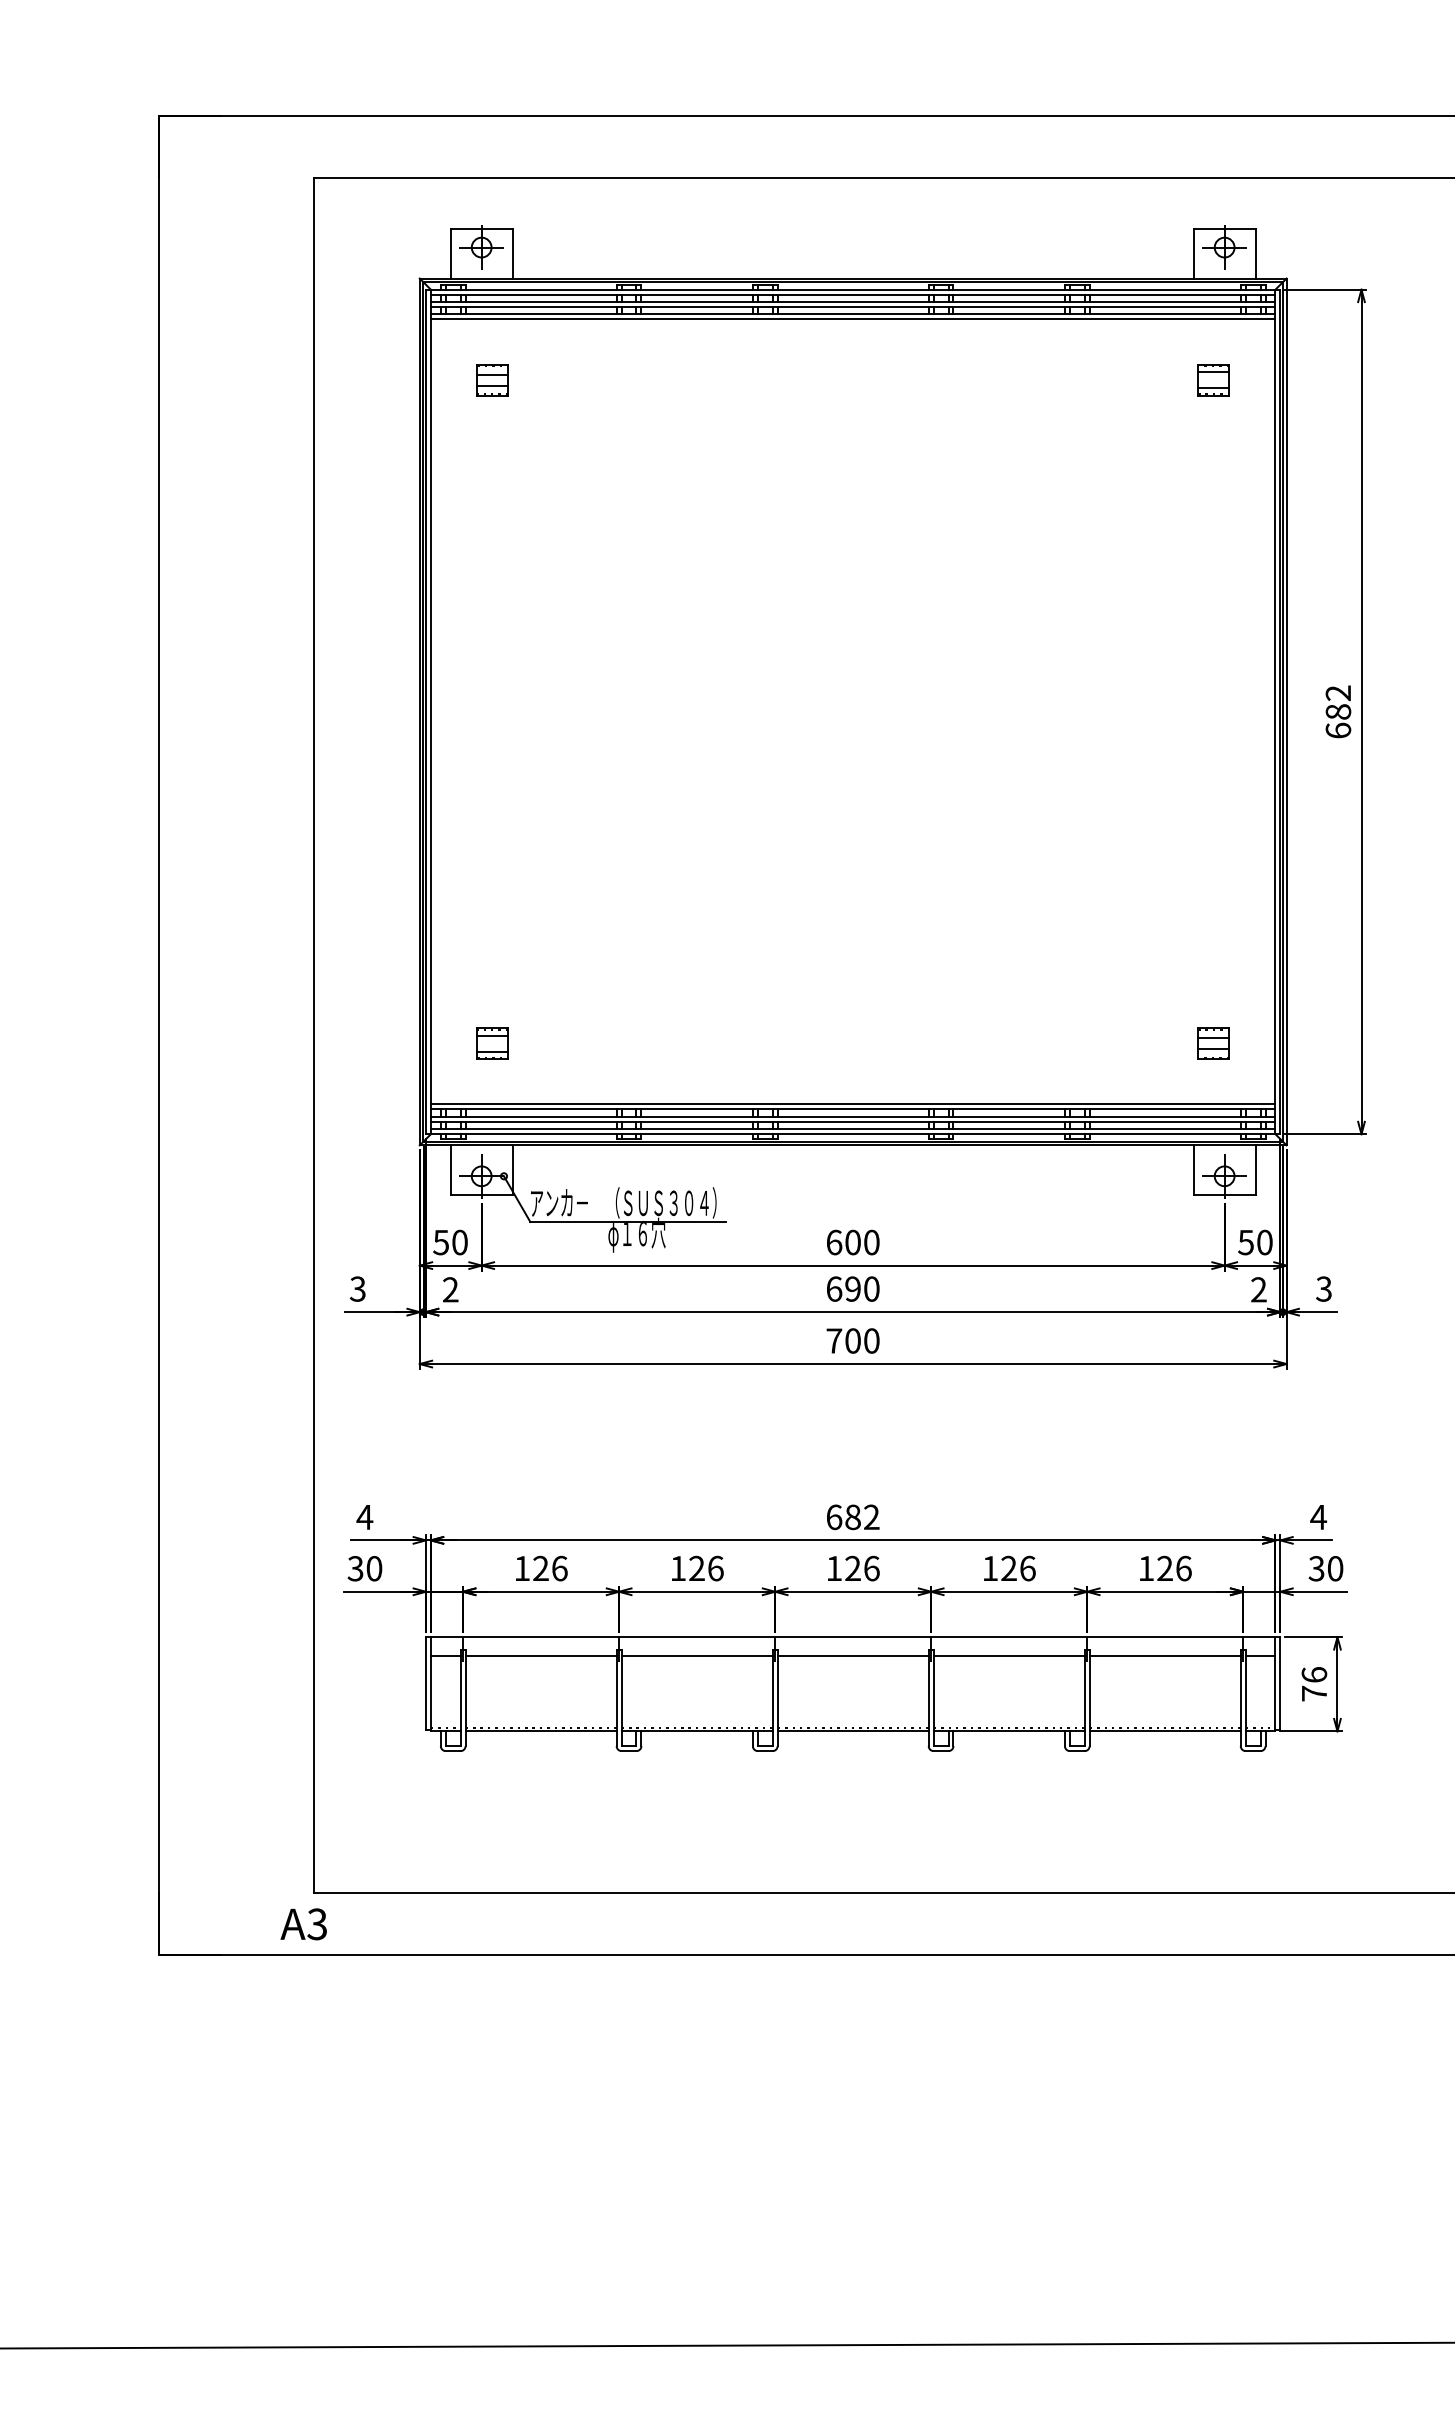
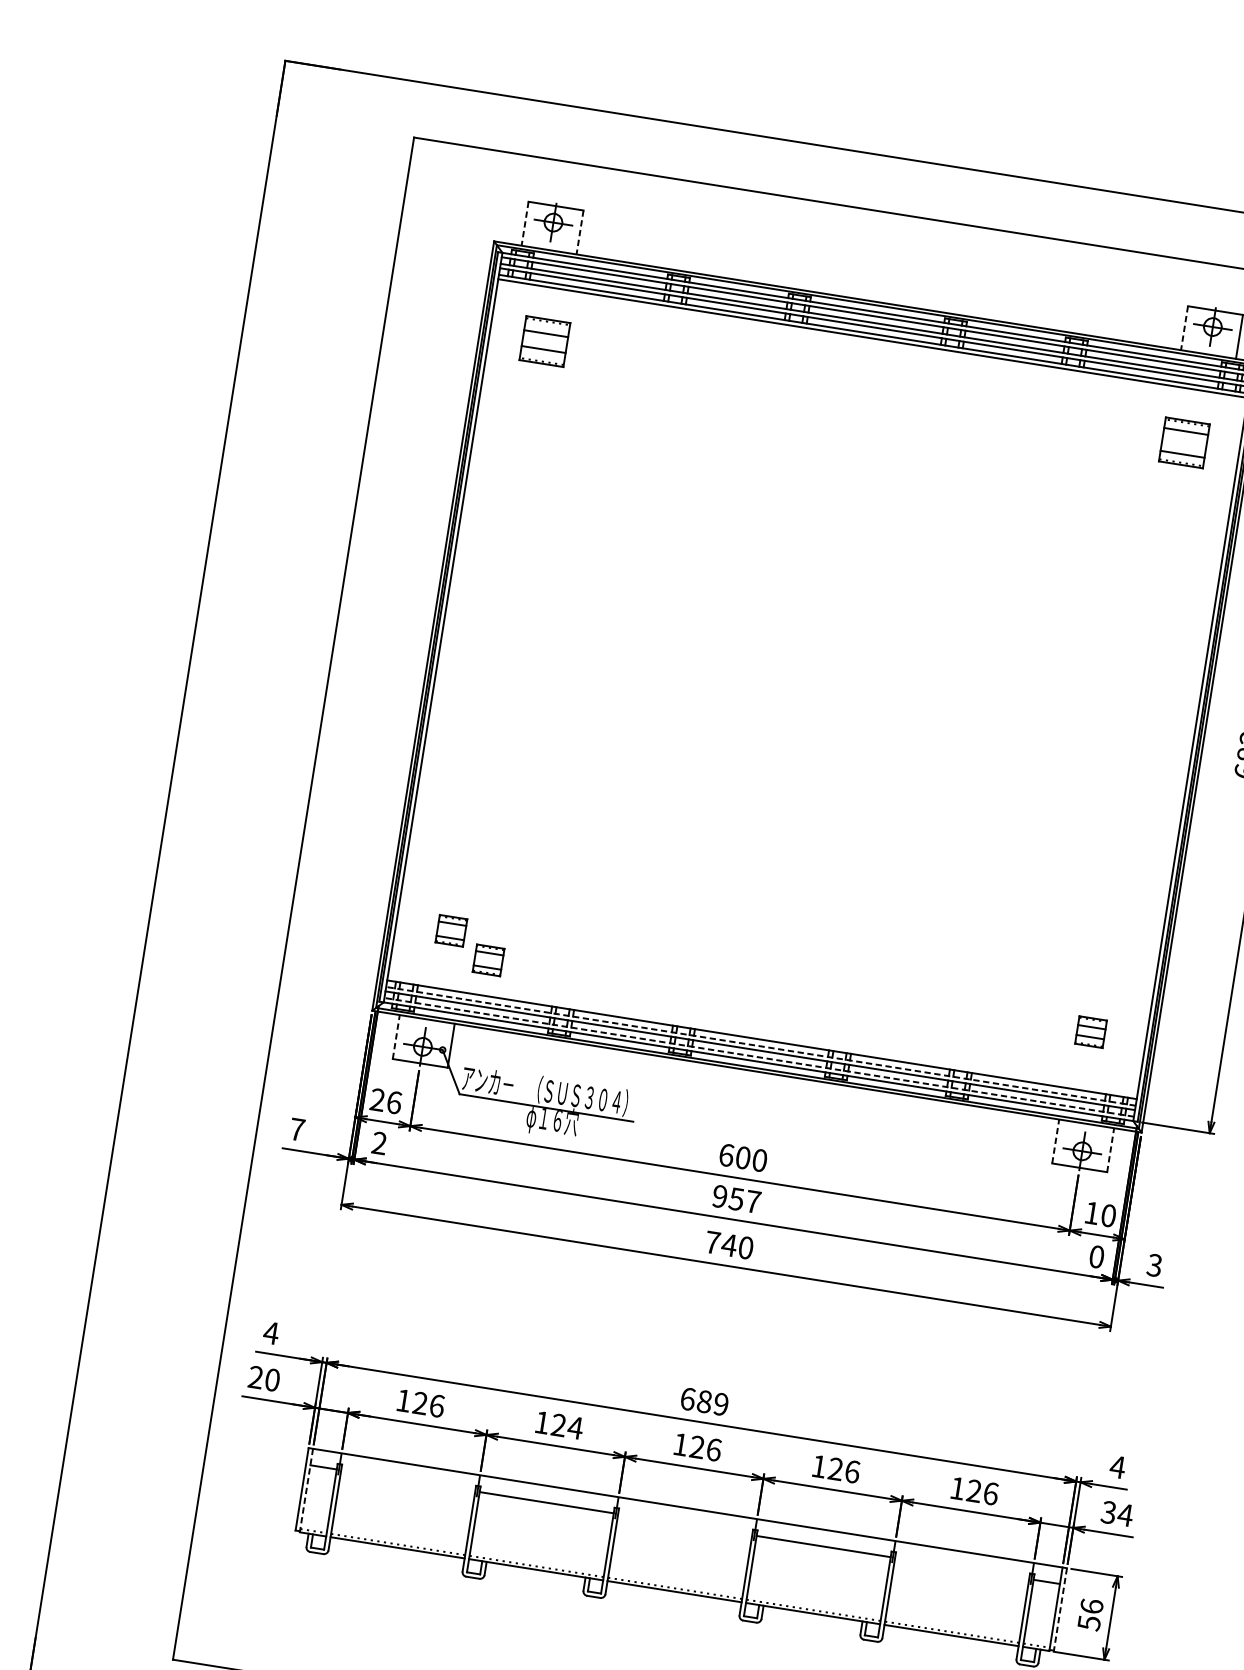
line: (450, 253) -> (524, 223), solid -> dashed
line: (512, 253) -> (579, 232), solid -> dashed
line: (1193, 253) -> (1184, 327), solid -> dashed
part: (492, 380) -> (544, 342), size x1.6
part: (1213, 380) -> (1184, 443), size x1.6
part: (538, 1069) -> (488, 960), added
line: (852, 1104) -> (762, 1035), removed
line: (852, 1116) -> (760, 1045), solid -> dashed
line: (852, 1129) -> (758, 1057), solid -> dashed
line: (450, 1170) -> (396, 1037), solid -> dashed
line: (1193, 1170) -> (1055, 1141), solid -> dashed
line: (1255, 1170) -> (1110, 1150), solid -> dashed
text: (450, 1242) -> (385, 1101), 50 -> 26
text: (1245, 1242) -> (1091, 1213), 50 -> 10
text: (357, 1288) -> (296, 1129), 3 -> 7
text: (852, 1288) -> (736, 1198), 690 -> 957
text: (1258, 1289) -> (1096, 1256), 2 -> 0
text: (852, 1340) -> (728, 1244), 700 -> 740
text: (871, 1517) -> (720, 1404), 682 -> 689
text: (355, 1568) -> (255, 1377), 30 -> 20
text: (715, 1568) -> (575, 1427), 126 -> 124
text: (1334, 1568) -> (1124, 1514), 30 -> 34
line: (540, 1655) -> (407, 1480), removed
line: (852, 1655) -> (684, 1524), removed
line: (1164, 1655) -> (961, 1568), removed
line: (430, 1684) -> (306, 1490), solid -> dashed
line: (1280, 1684) -> (1060, 1610), solid -> dashed
text: (1314, 1693) -> (1089, 1622), 76 -> 56

